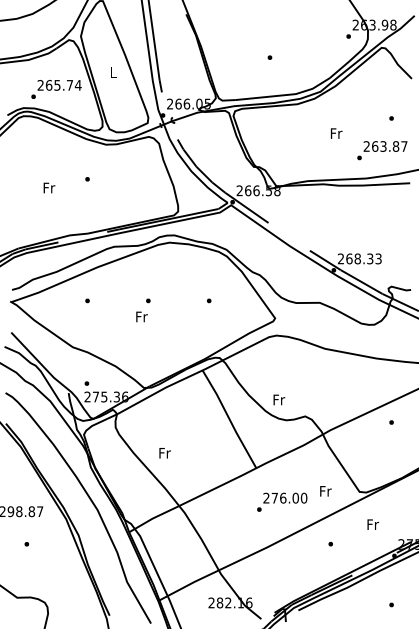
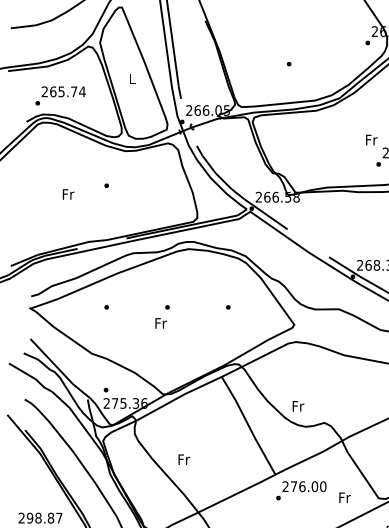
text: (56, 89) -> (60, 95), moved
text: (336, 133) -> (371, 139), moved
text: (282, 501) -> (301, 489), moved

